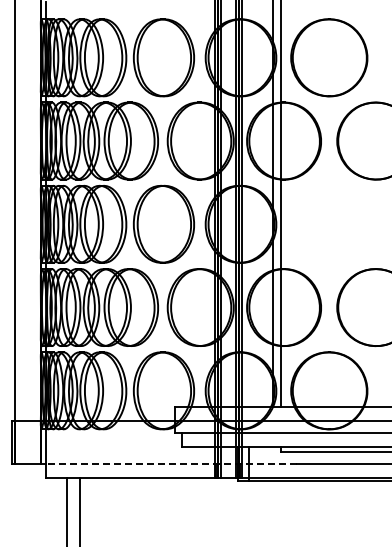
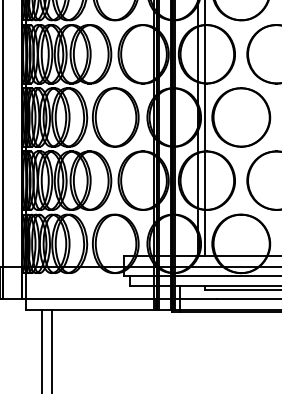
part: (329, 223) -> (241, 116), added
line: (171, 463) -> (121, 299), dashed -> solid

